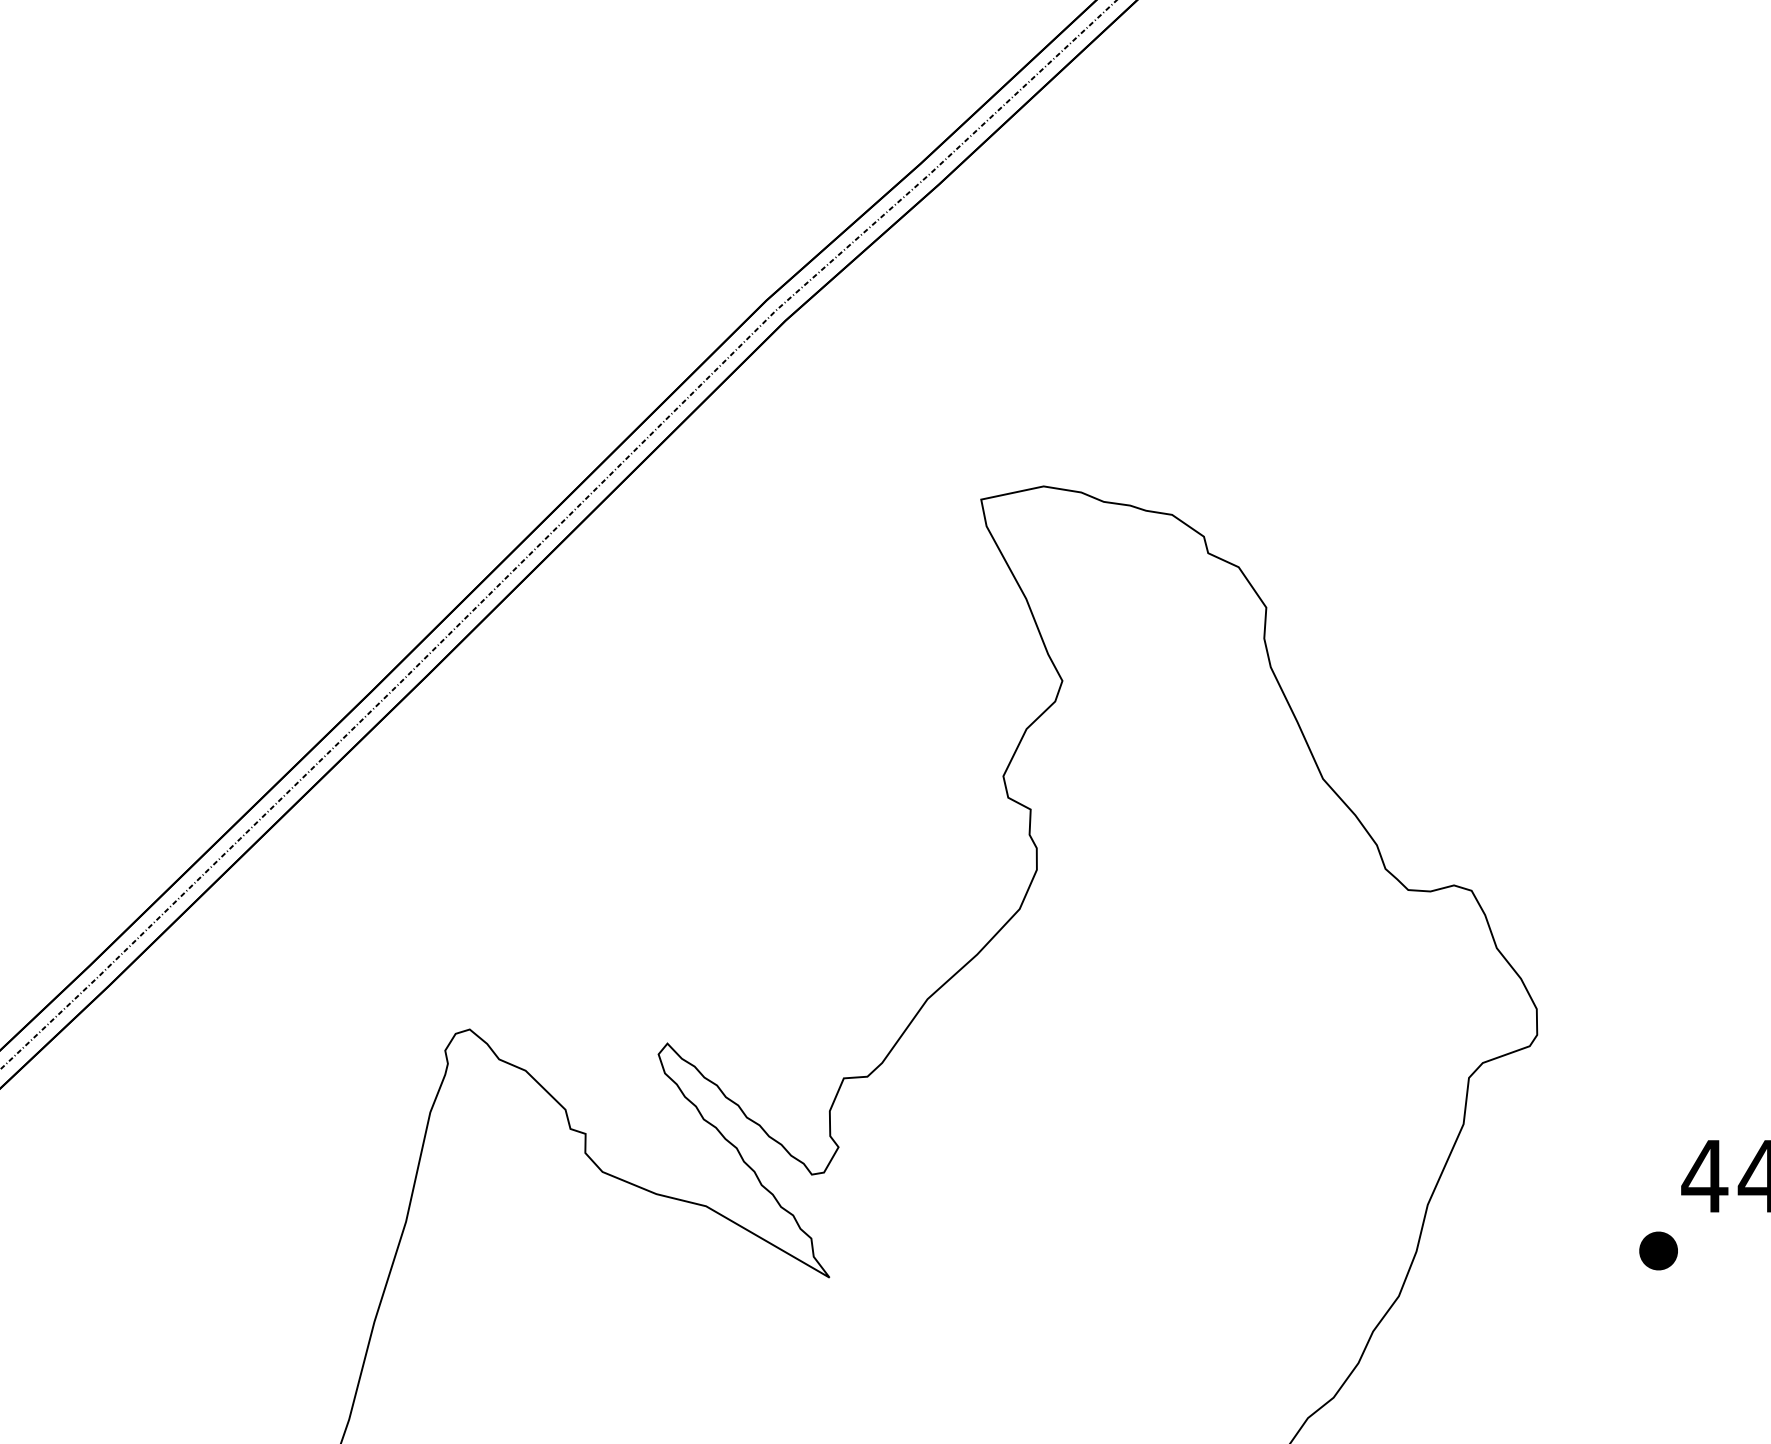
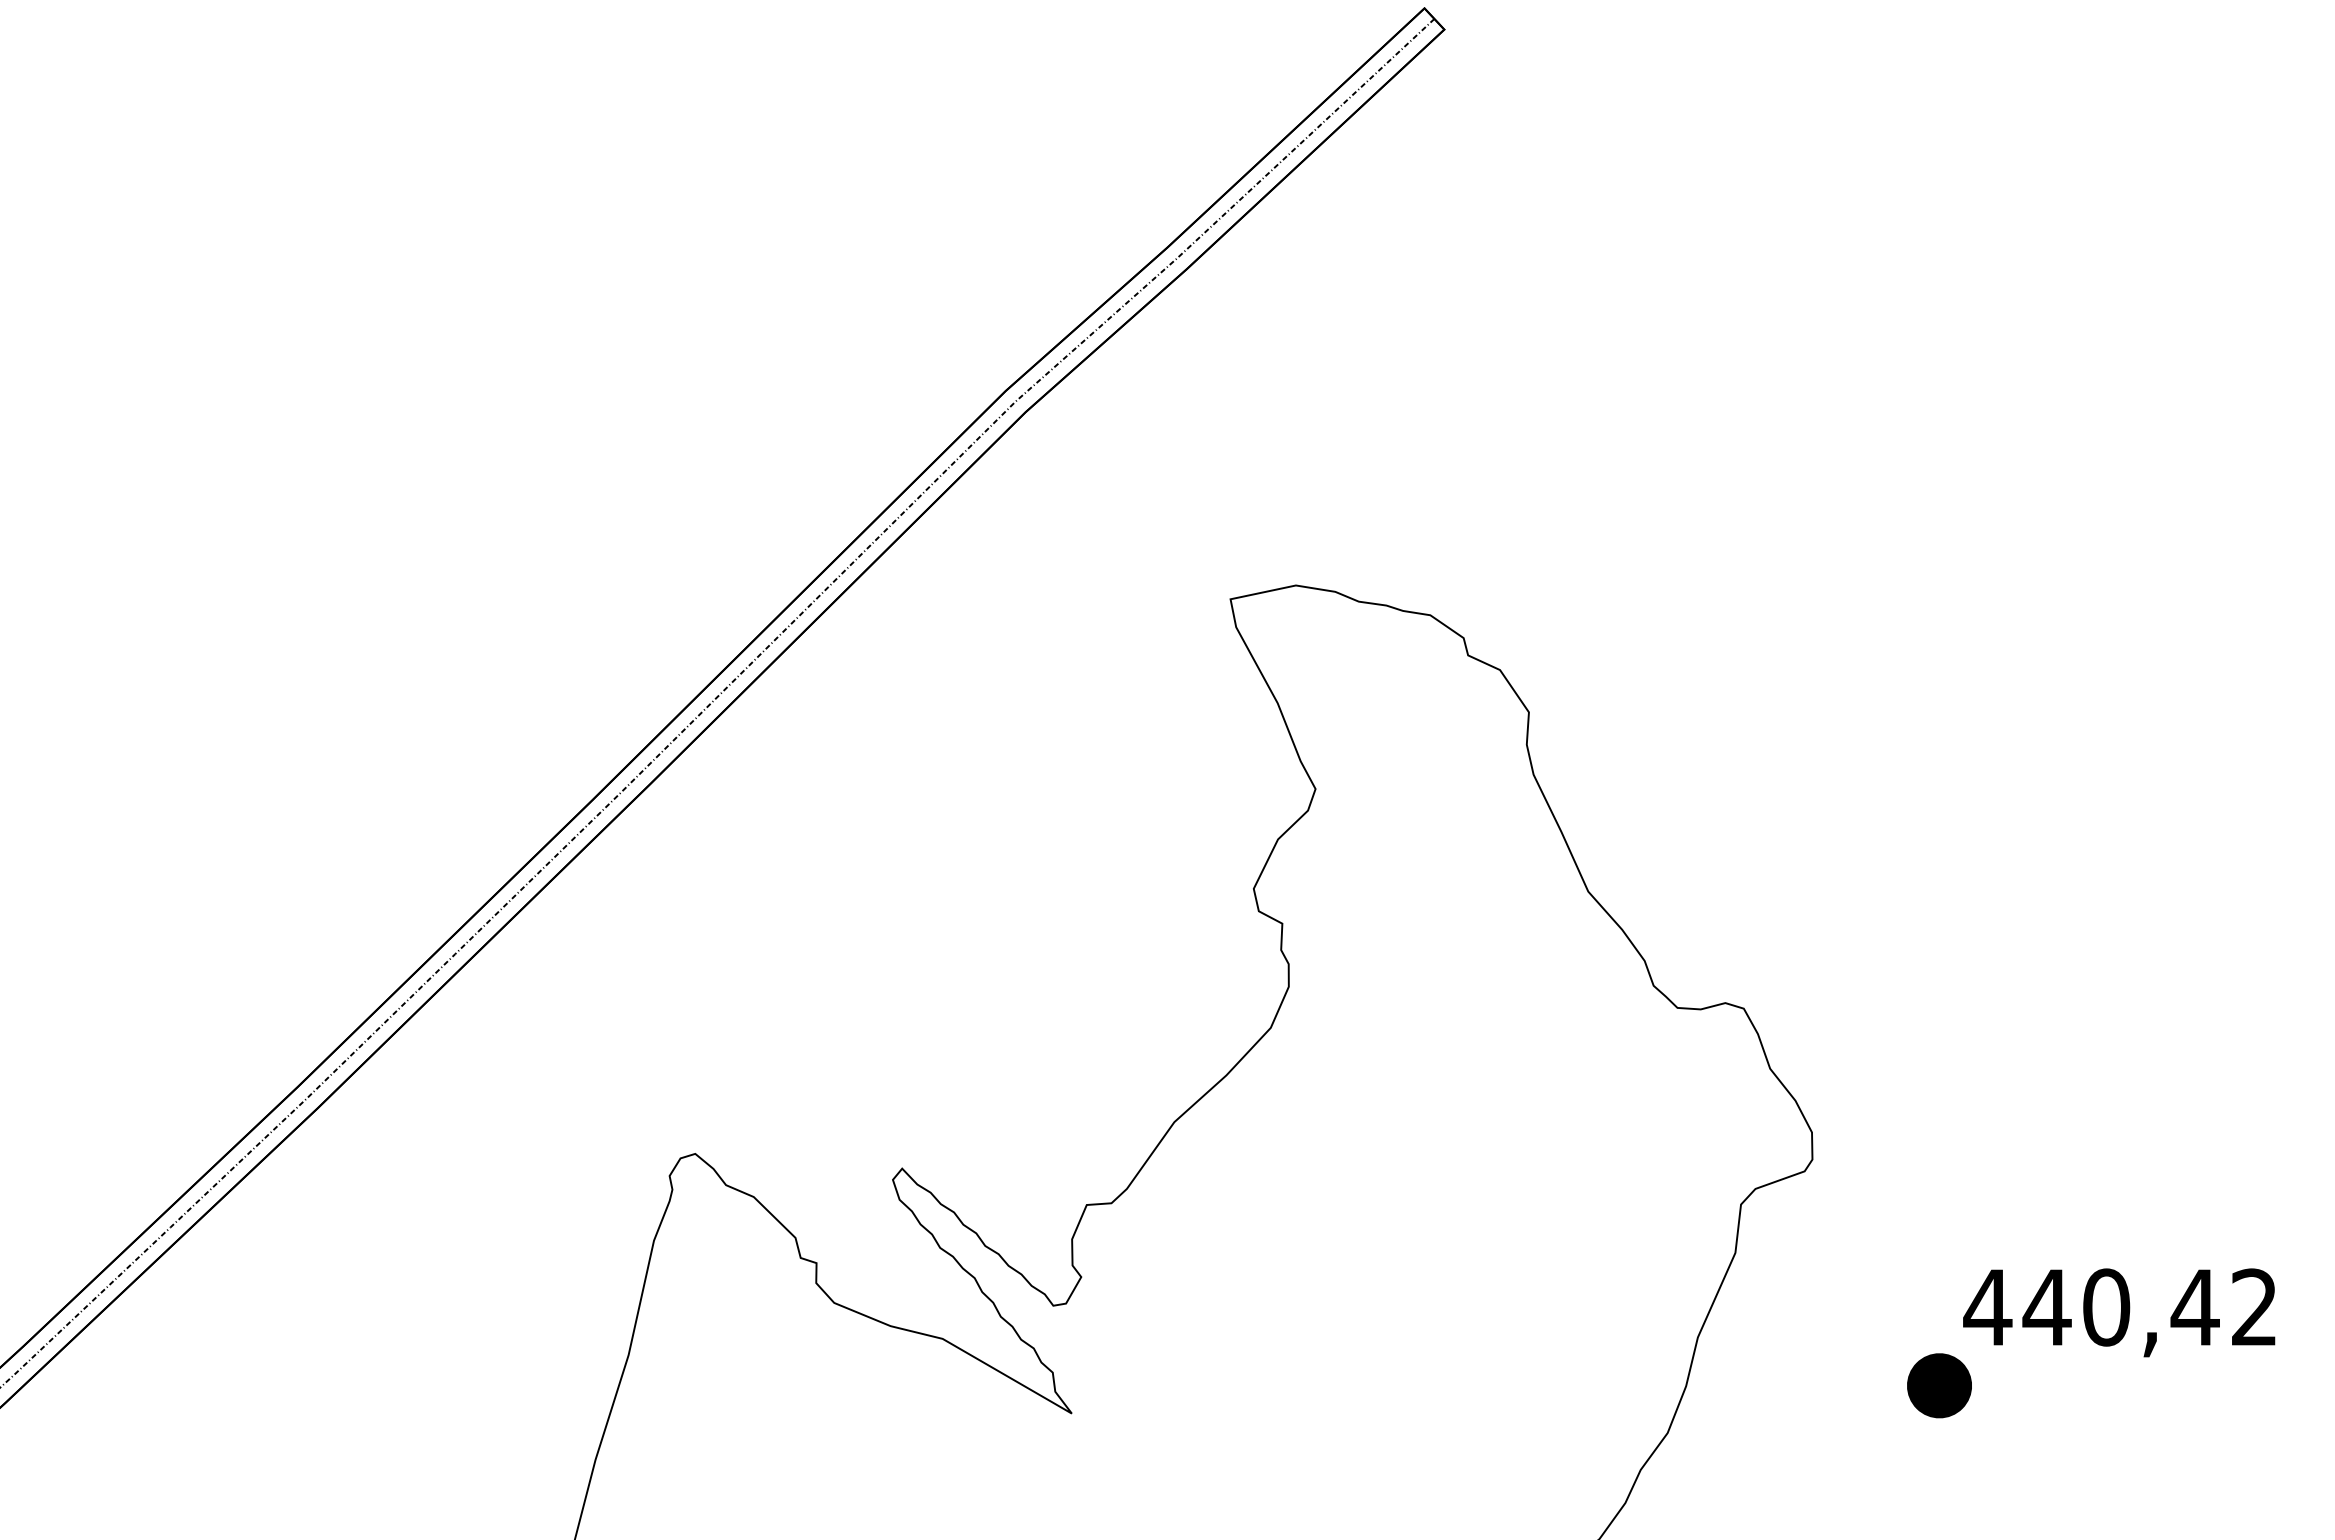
part: (1658, 1250) -> (1939, 1385), size x1.6

